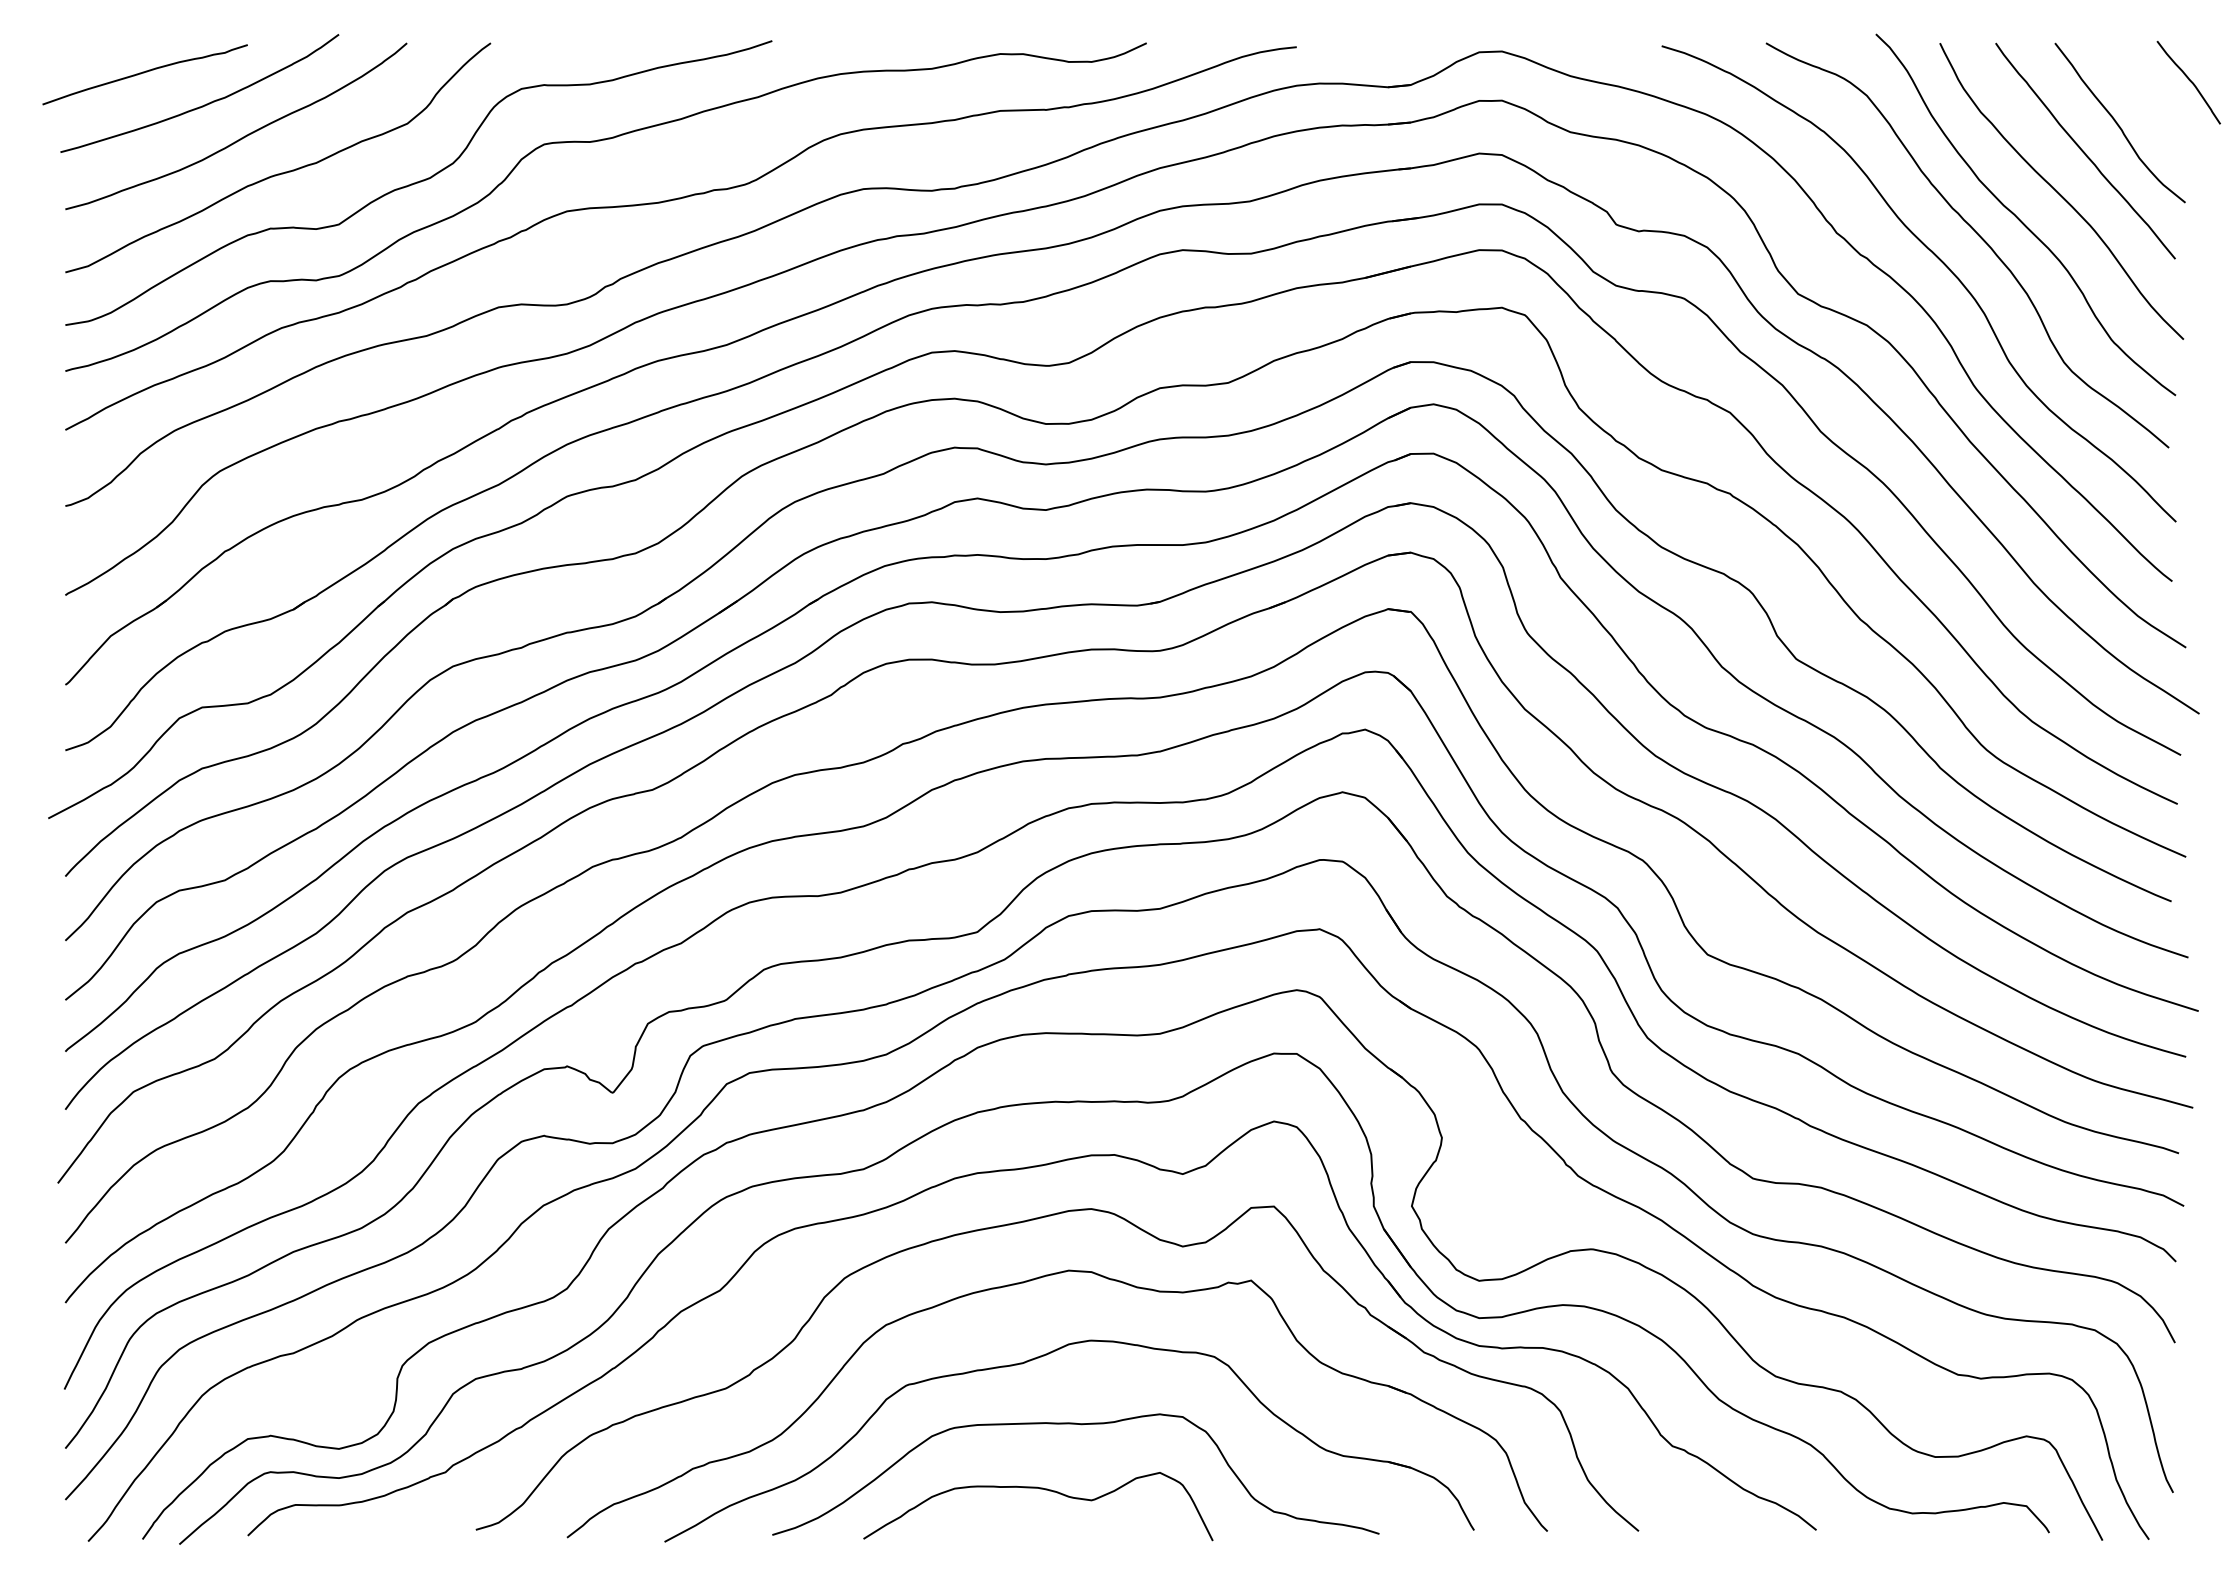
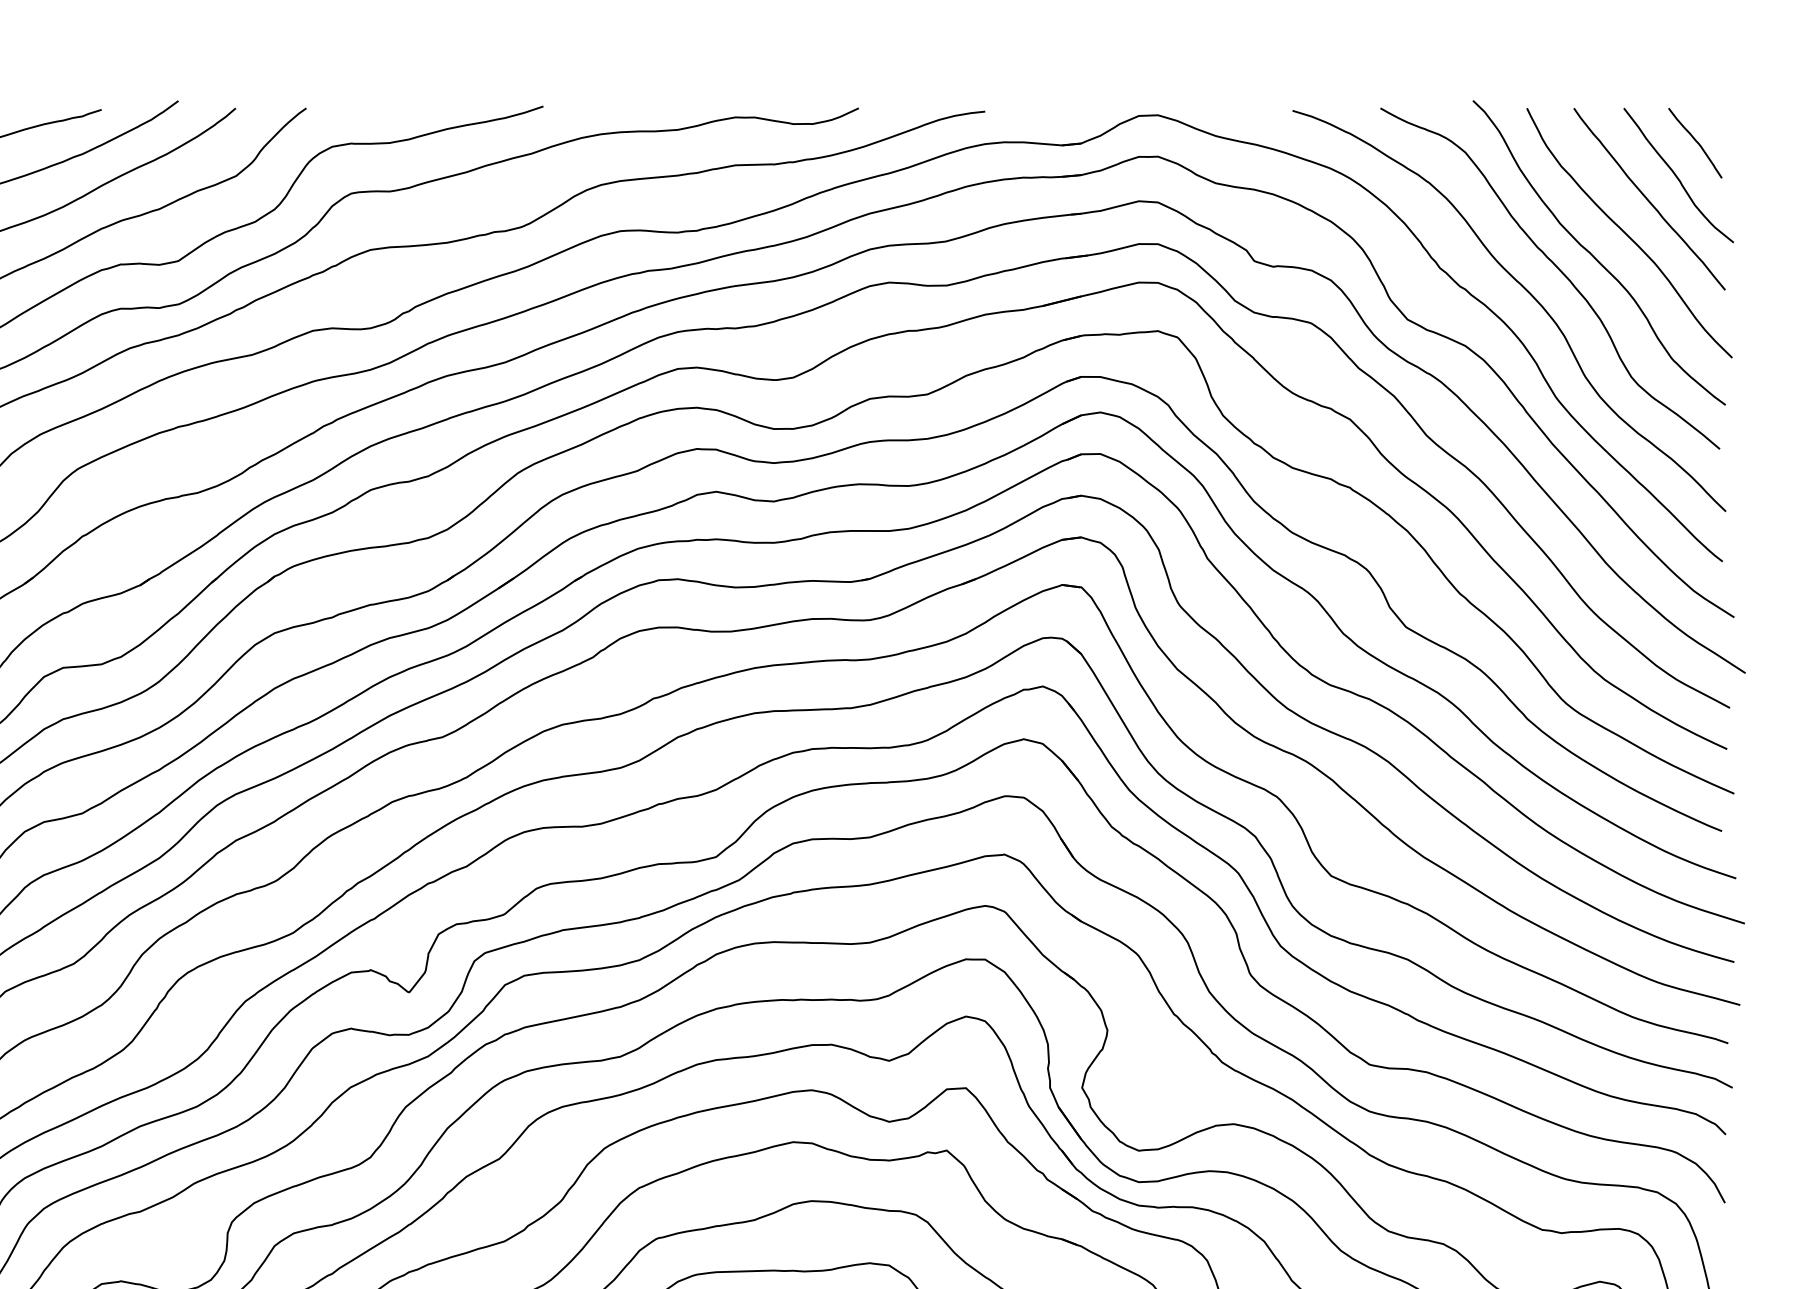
curve: (2189, 81) -> (1695, 142), moved

